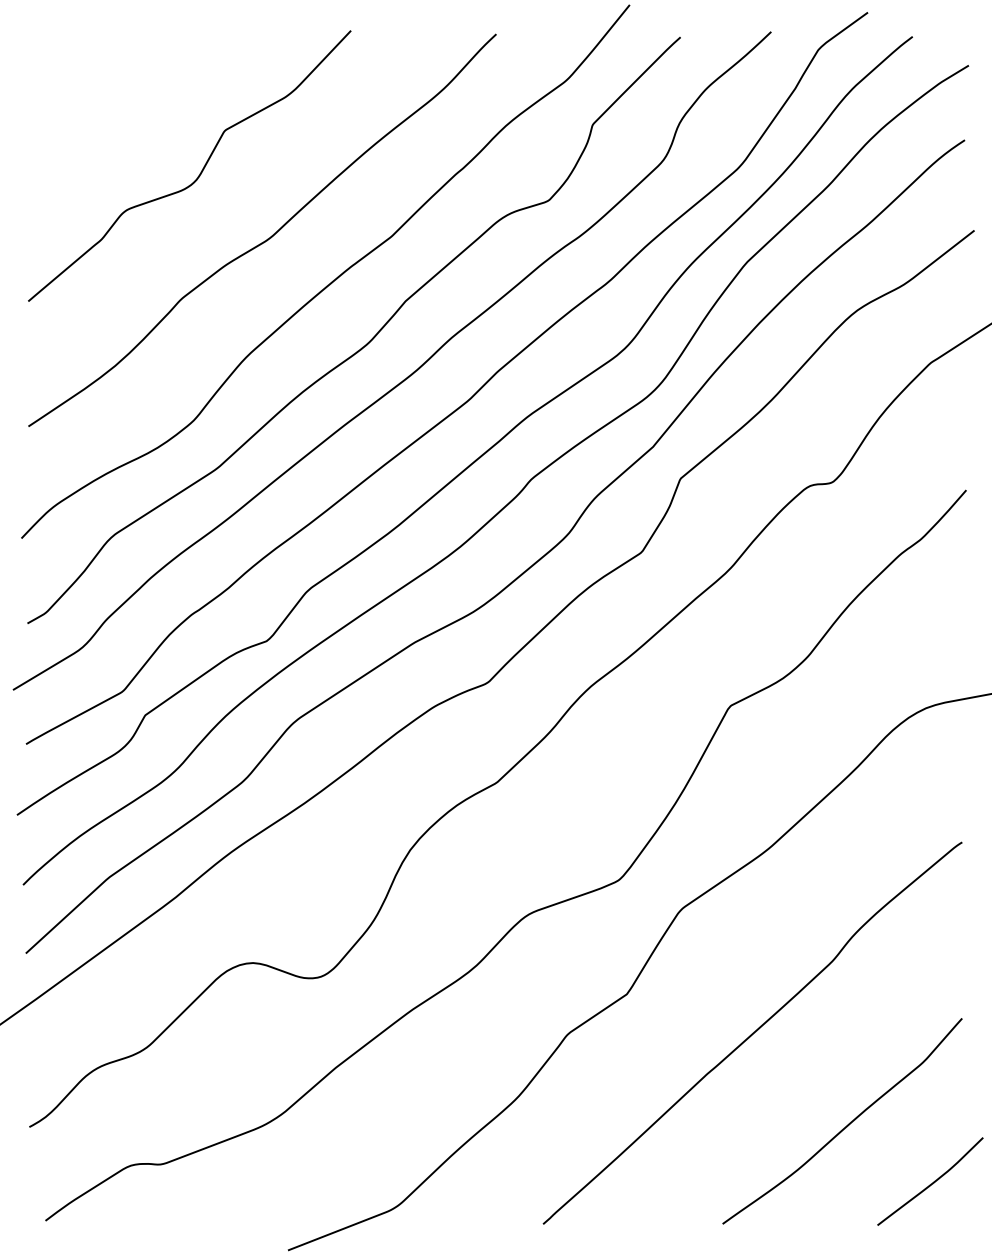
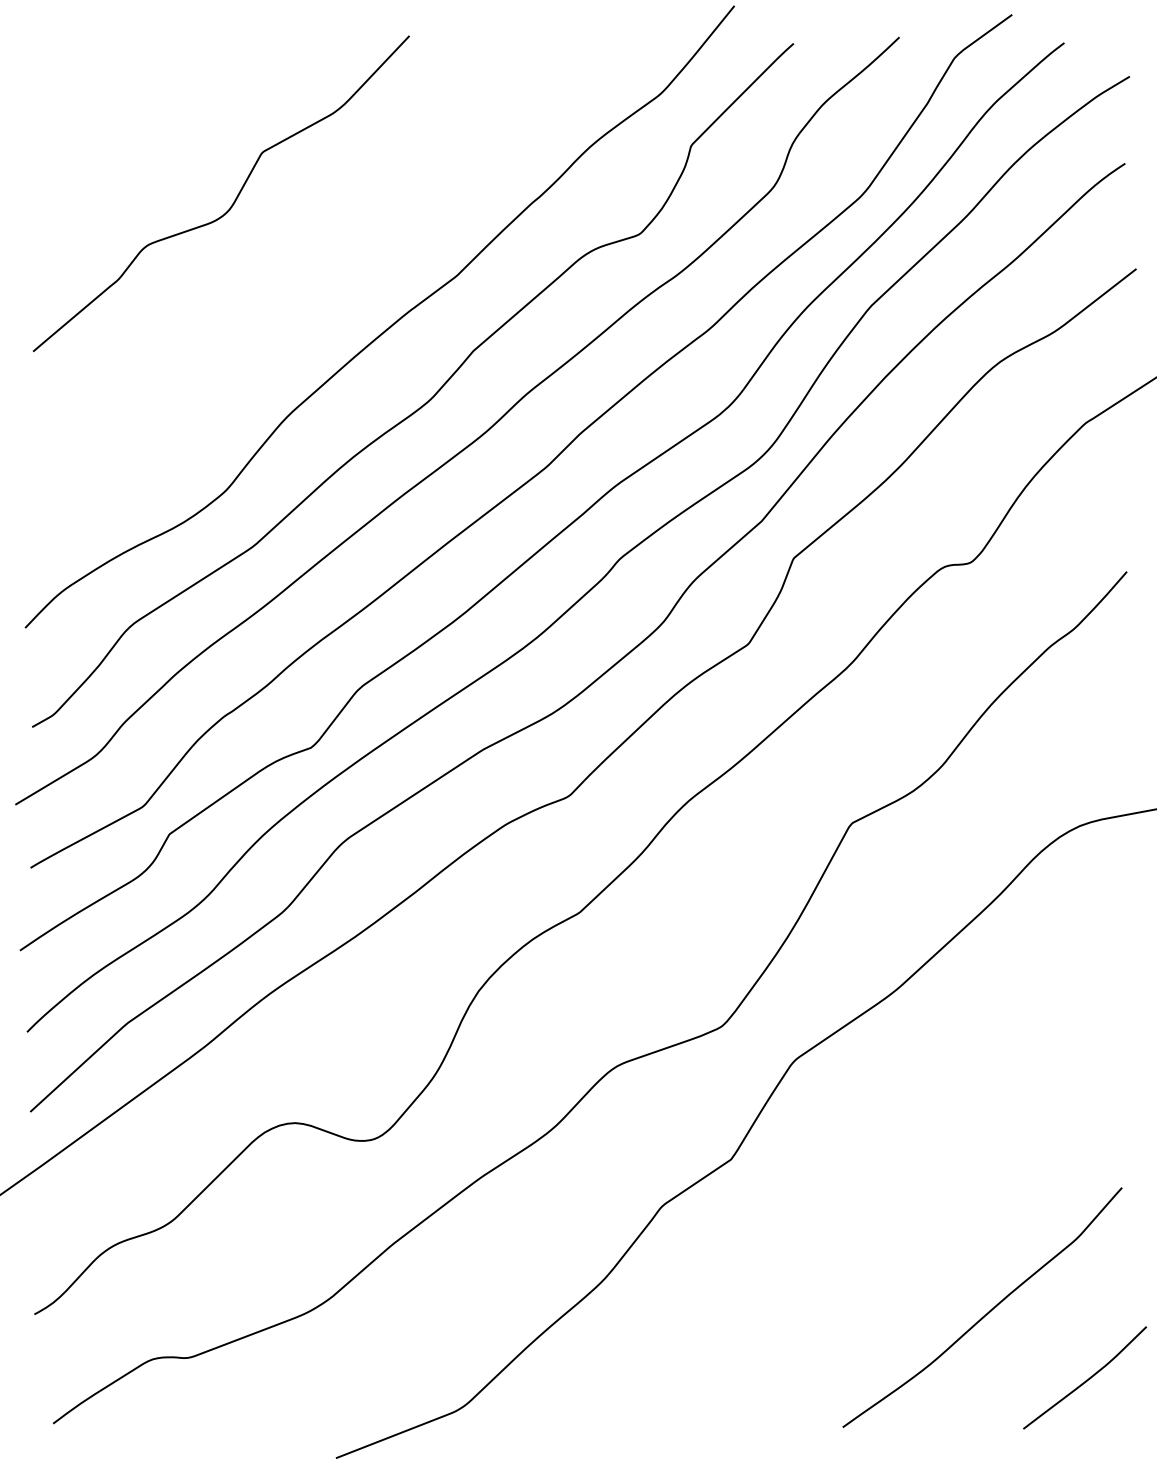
curve: (268, 237) -> (313, 277), removed
curve: (752, 1032) -> (877, 1204), removed

